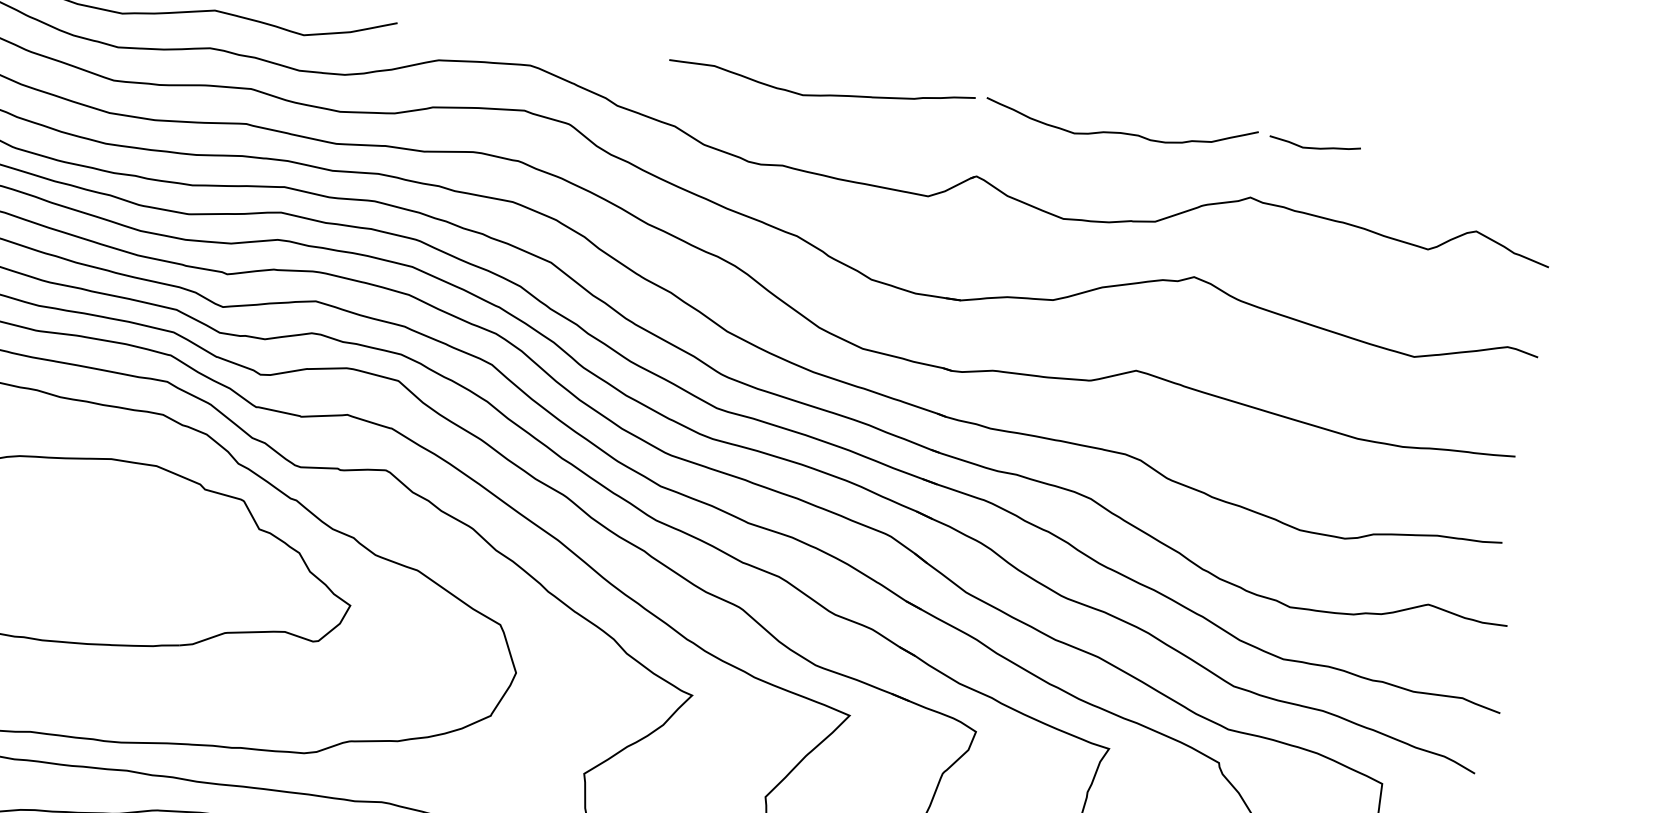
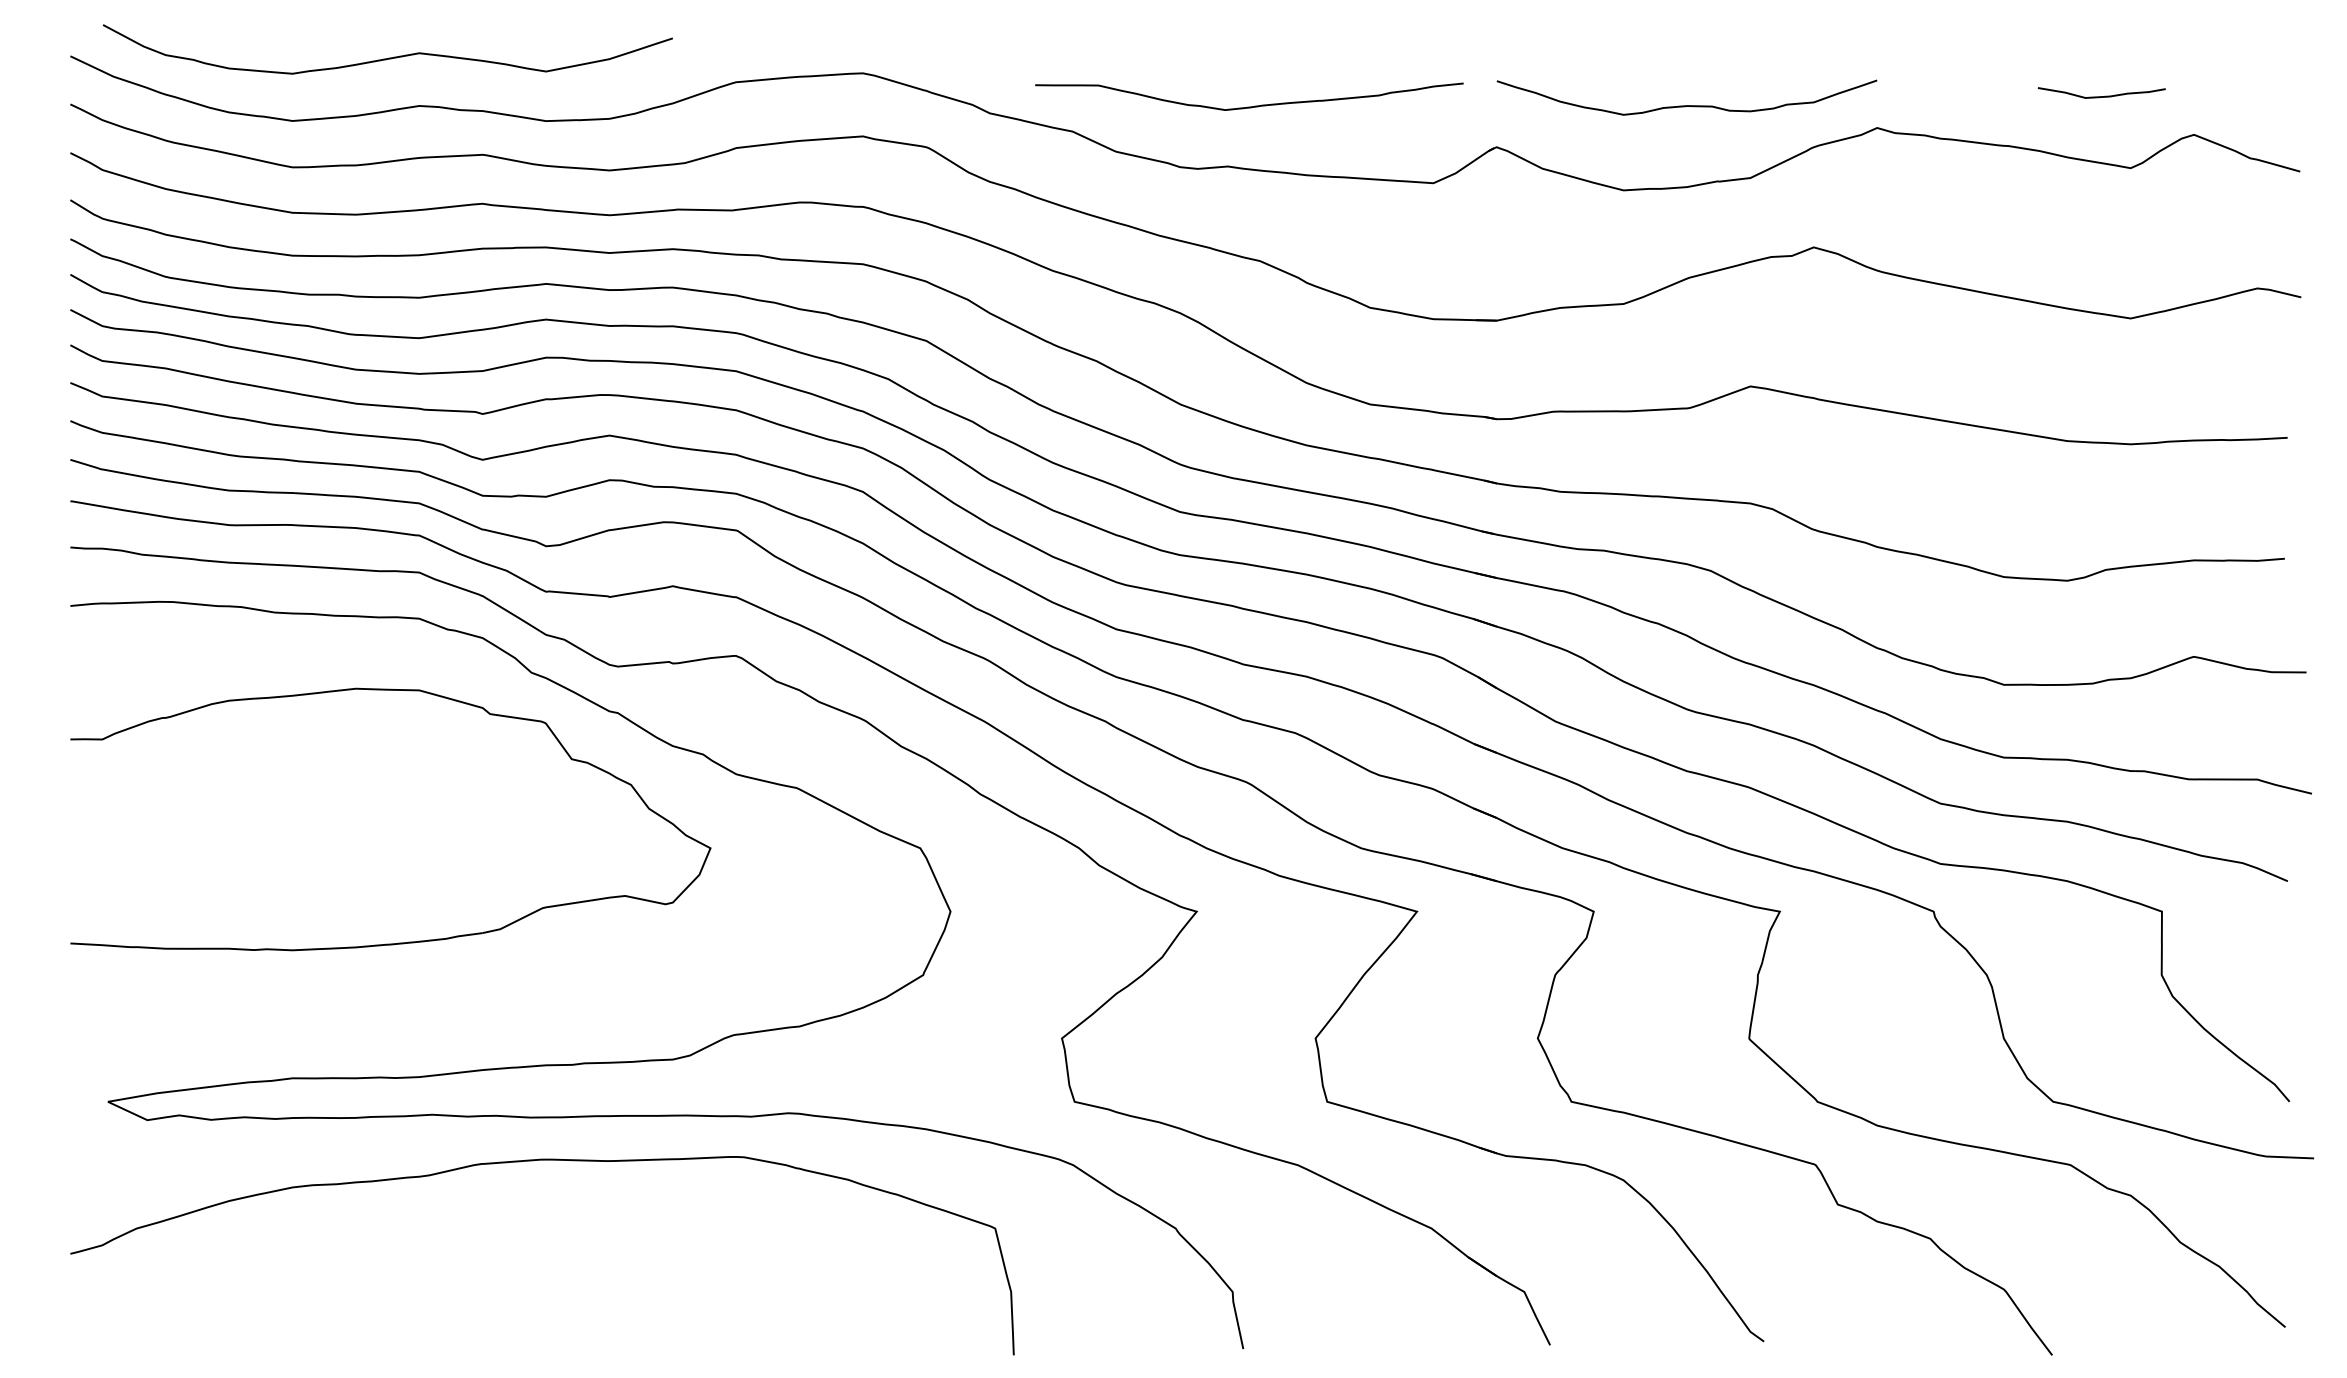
curve: (820, 94) -> (1249, 106), moved
curve: (1120, 132) -> (1686, 105), moved
curve: (1314, 147) -> (2101, 96), moved

